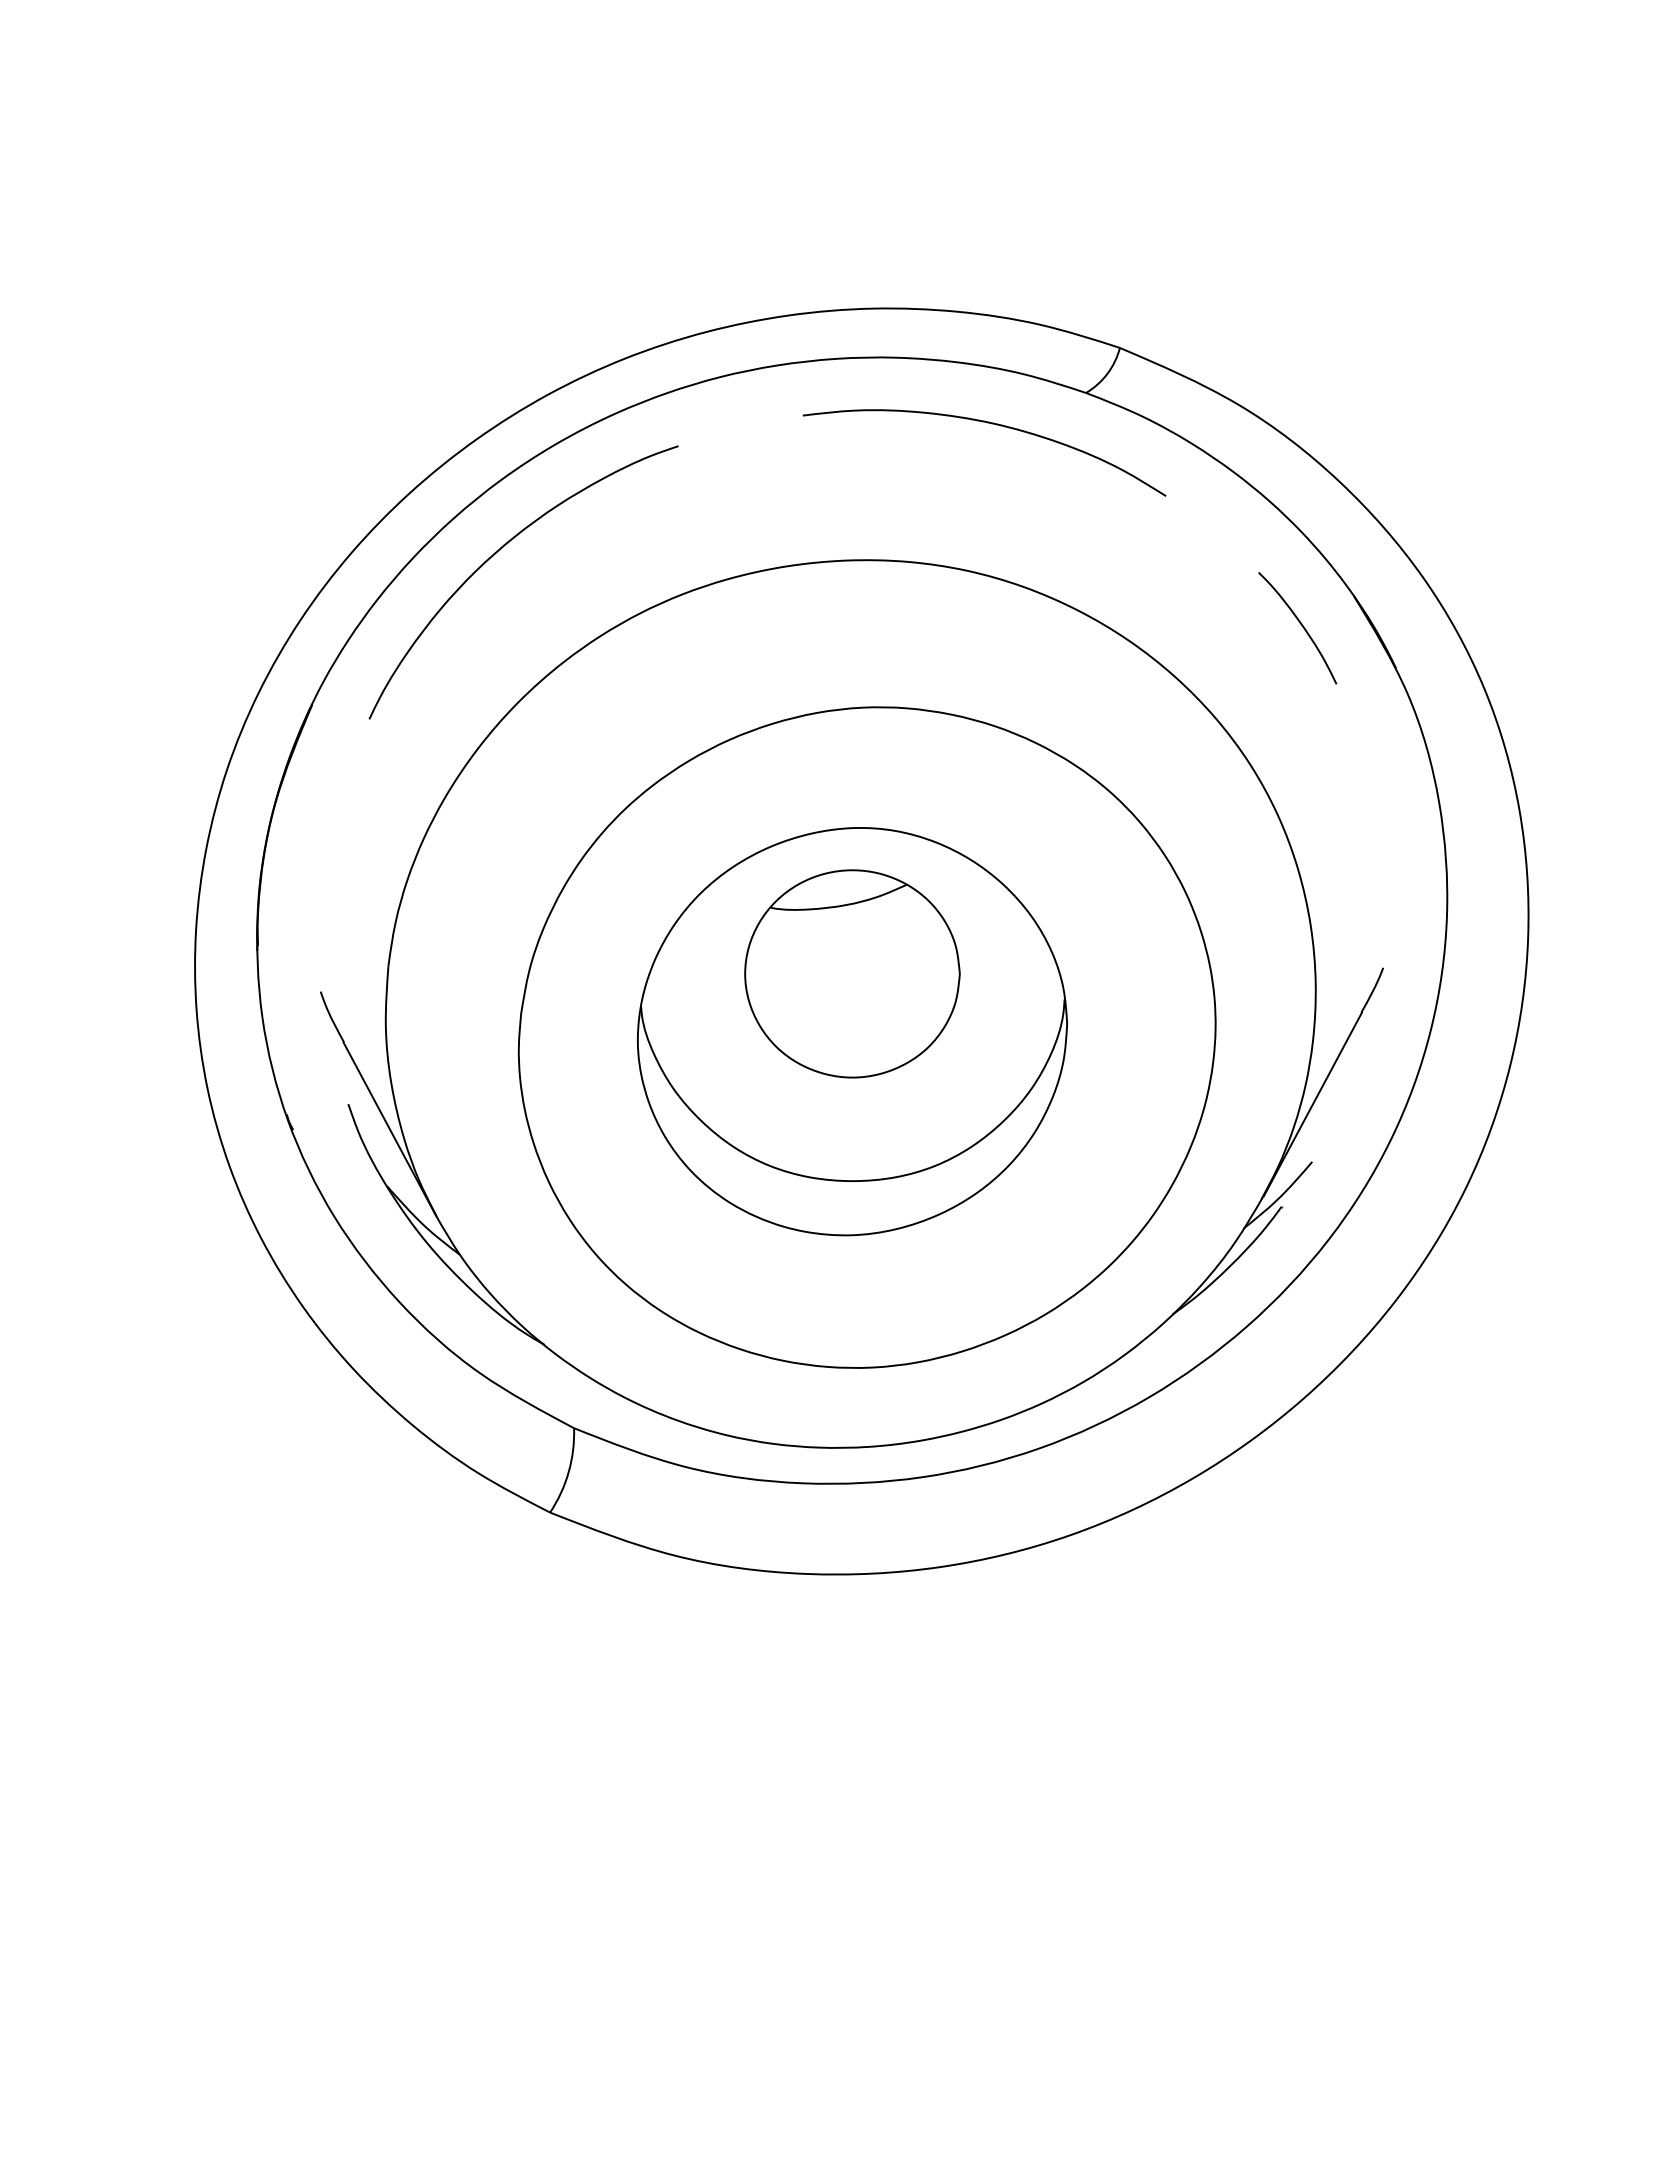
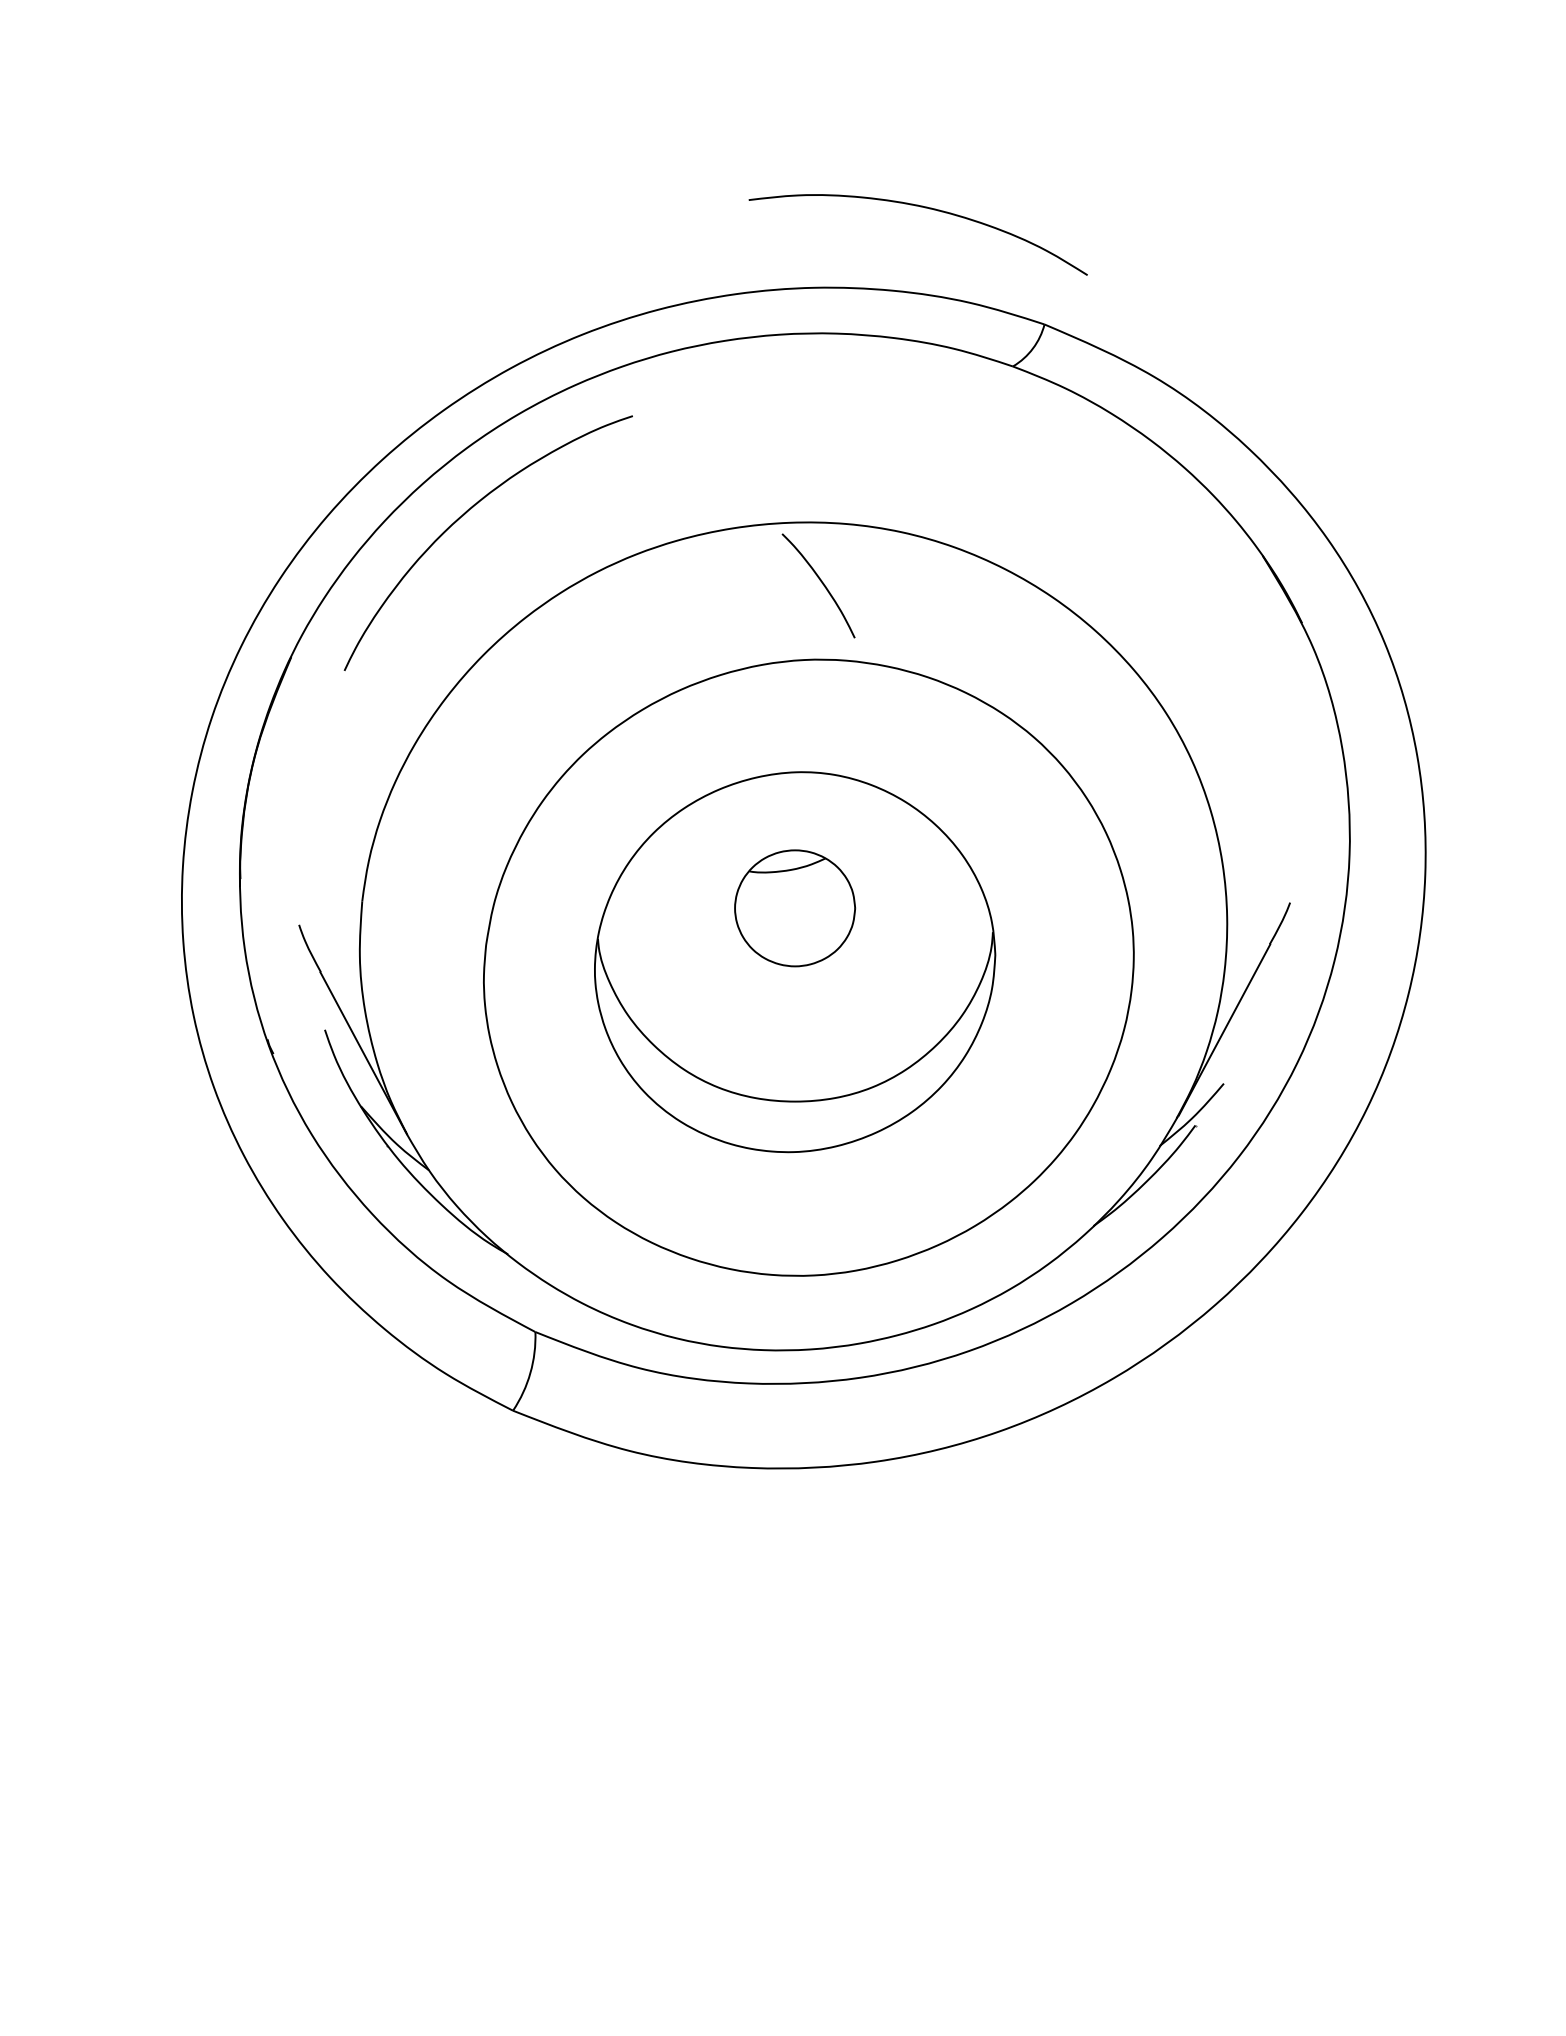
curve: (991, 424) -> (924, 208), moved
curve: (1301, 626) -> (822, 584), moved
part: (852, 973) -> (795, 907), size x0.6

